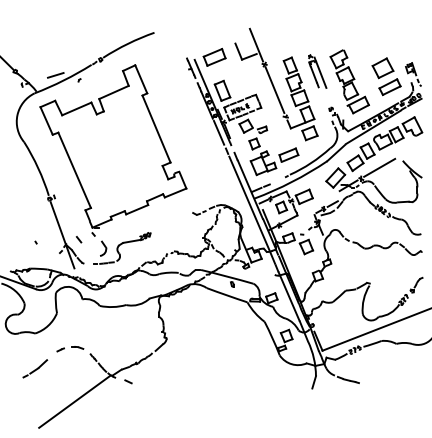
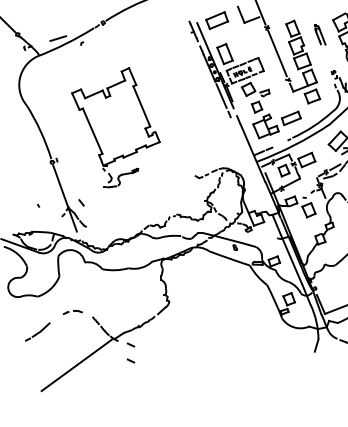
part: (317, 71) -> (319, 34), size x0.6
part: (113, 164) -> (115, 127), size x0.6
line: (249, 203) -> (251, 166), removed
part: (70, 349) -> (72, 312), size x0.7
line: (128, 397) -> (130, 360), added

